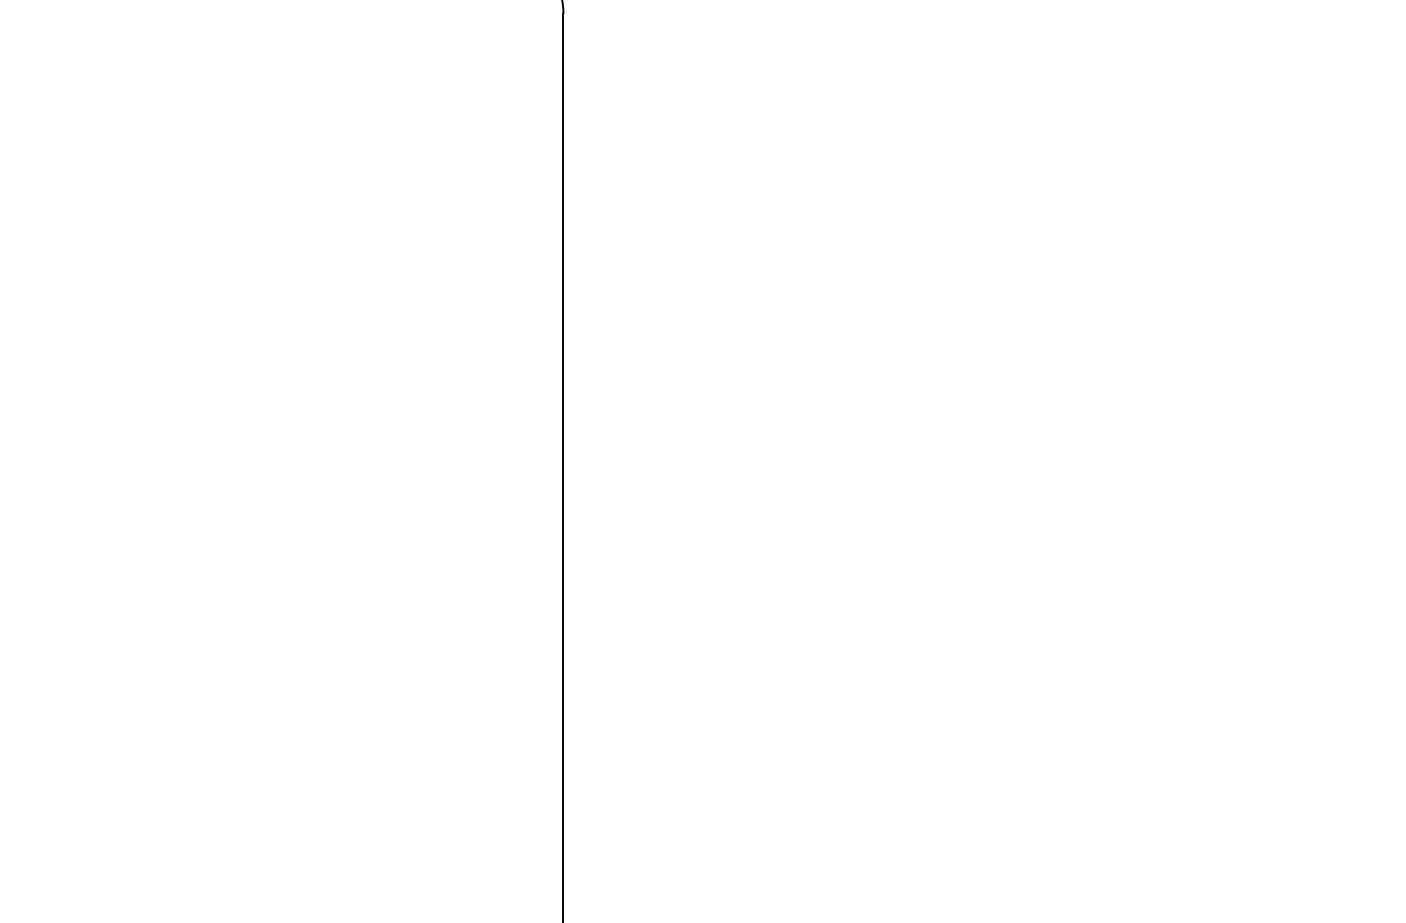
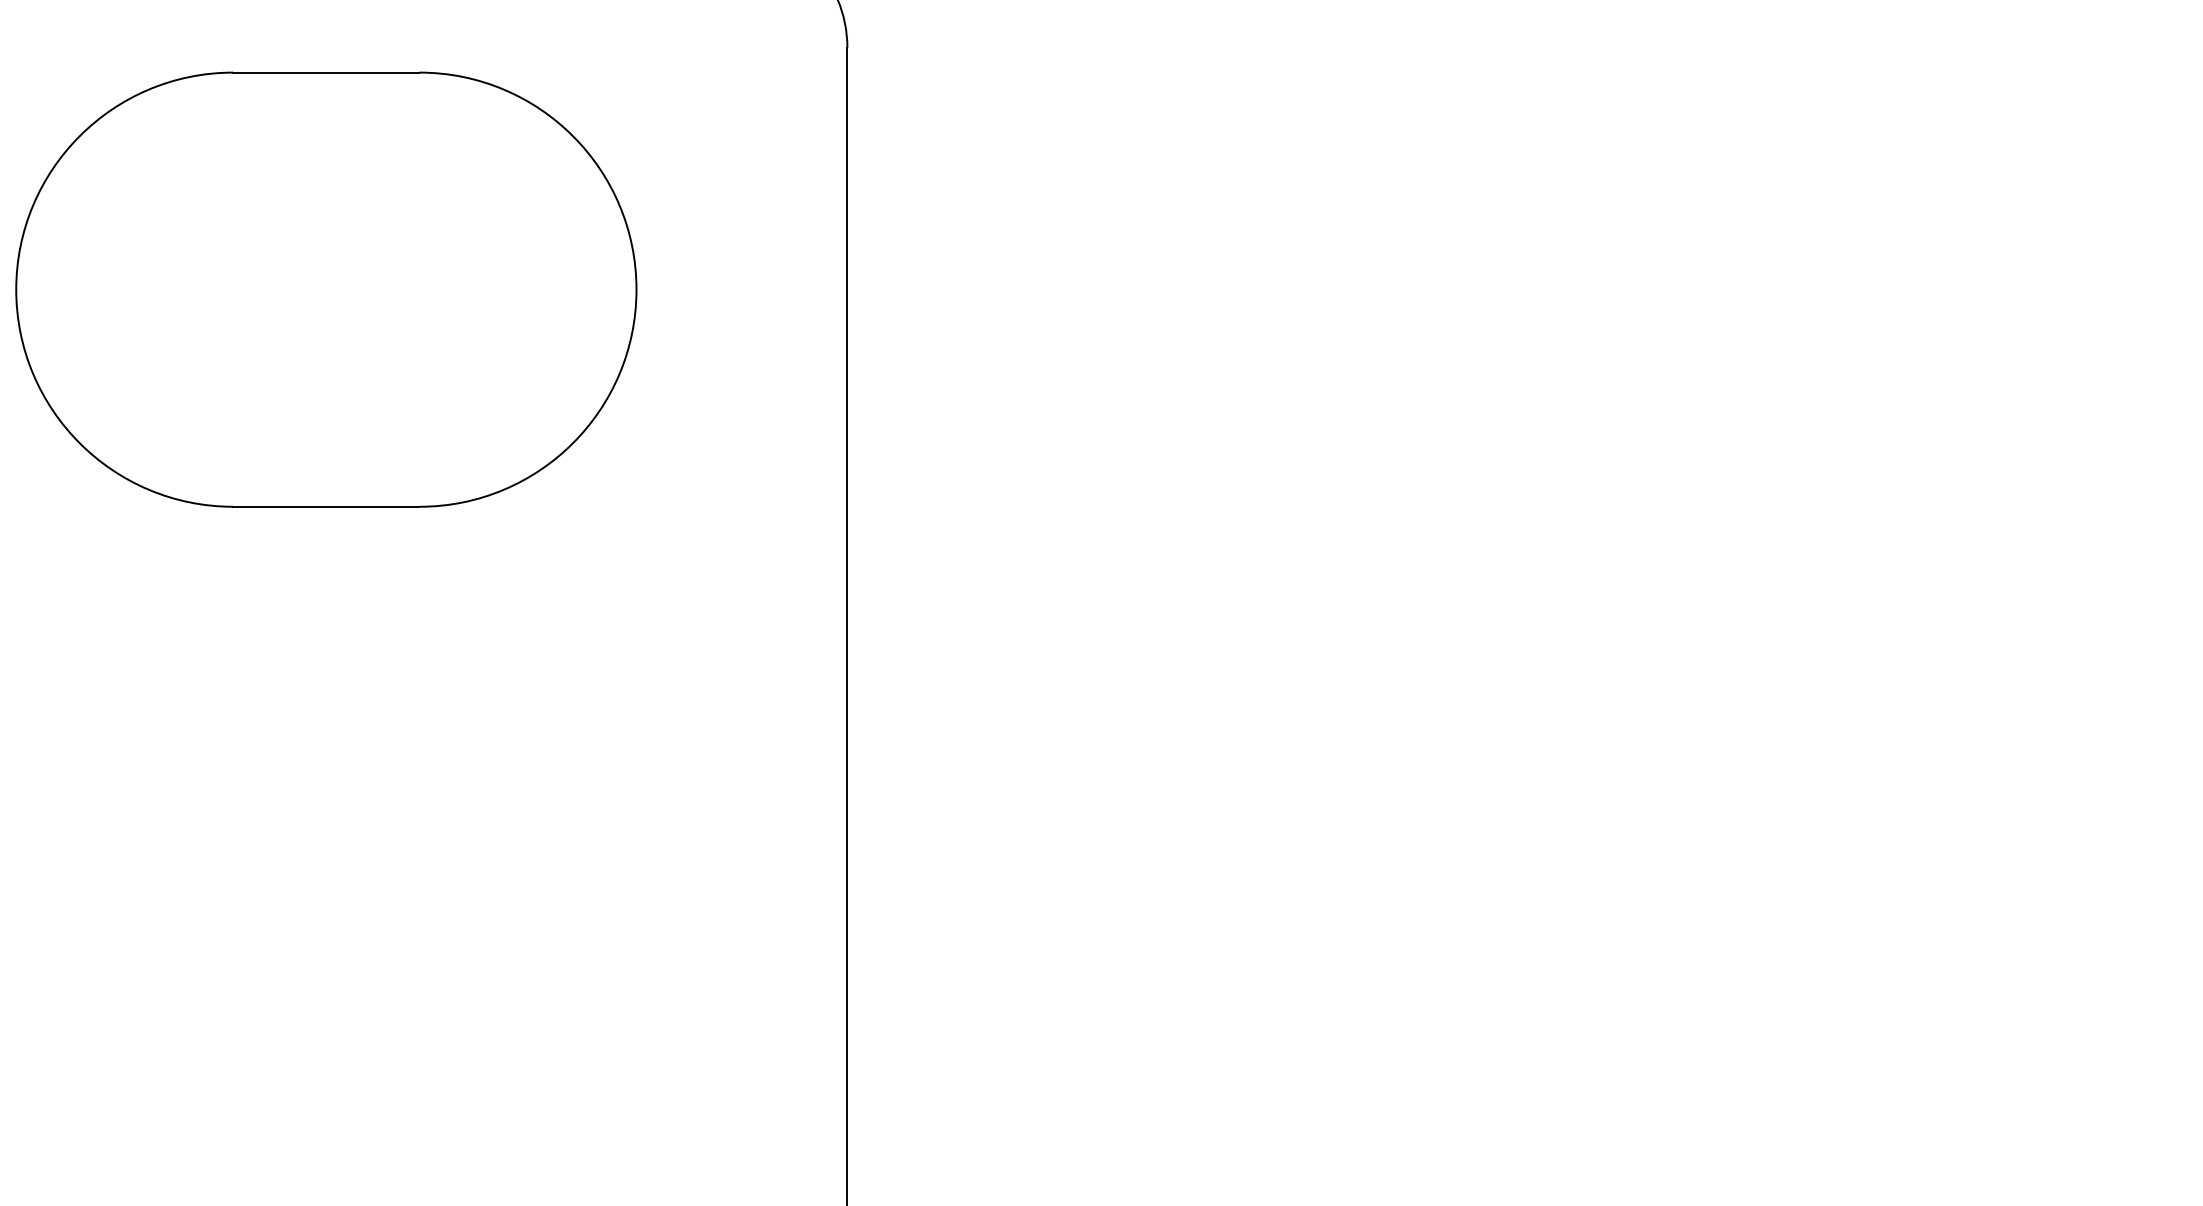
part: (248, 159) -> (325, 288), added

